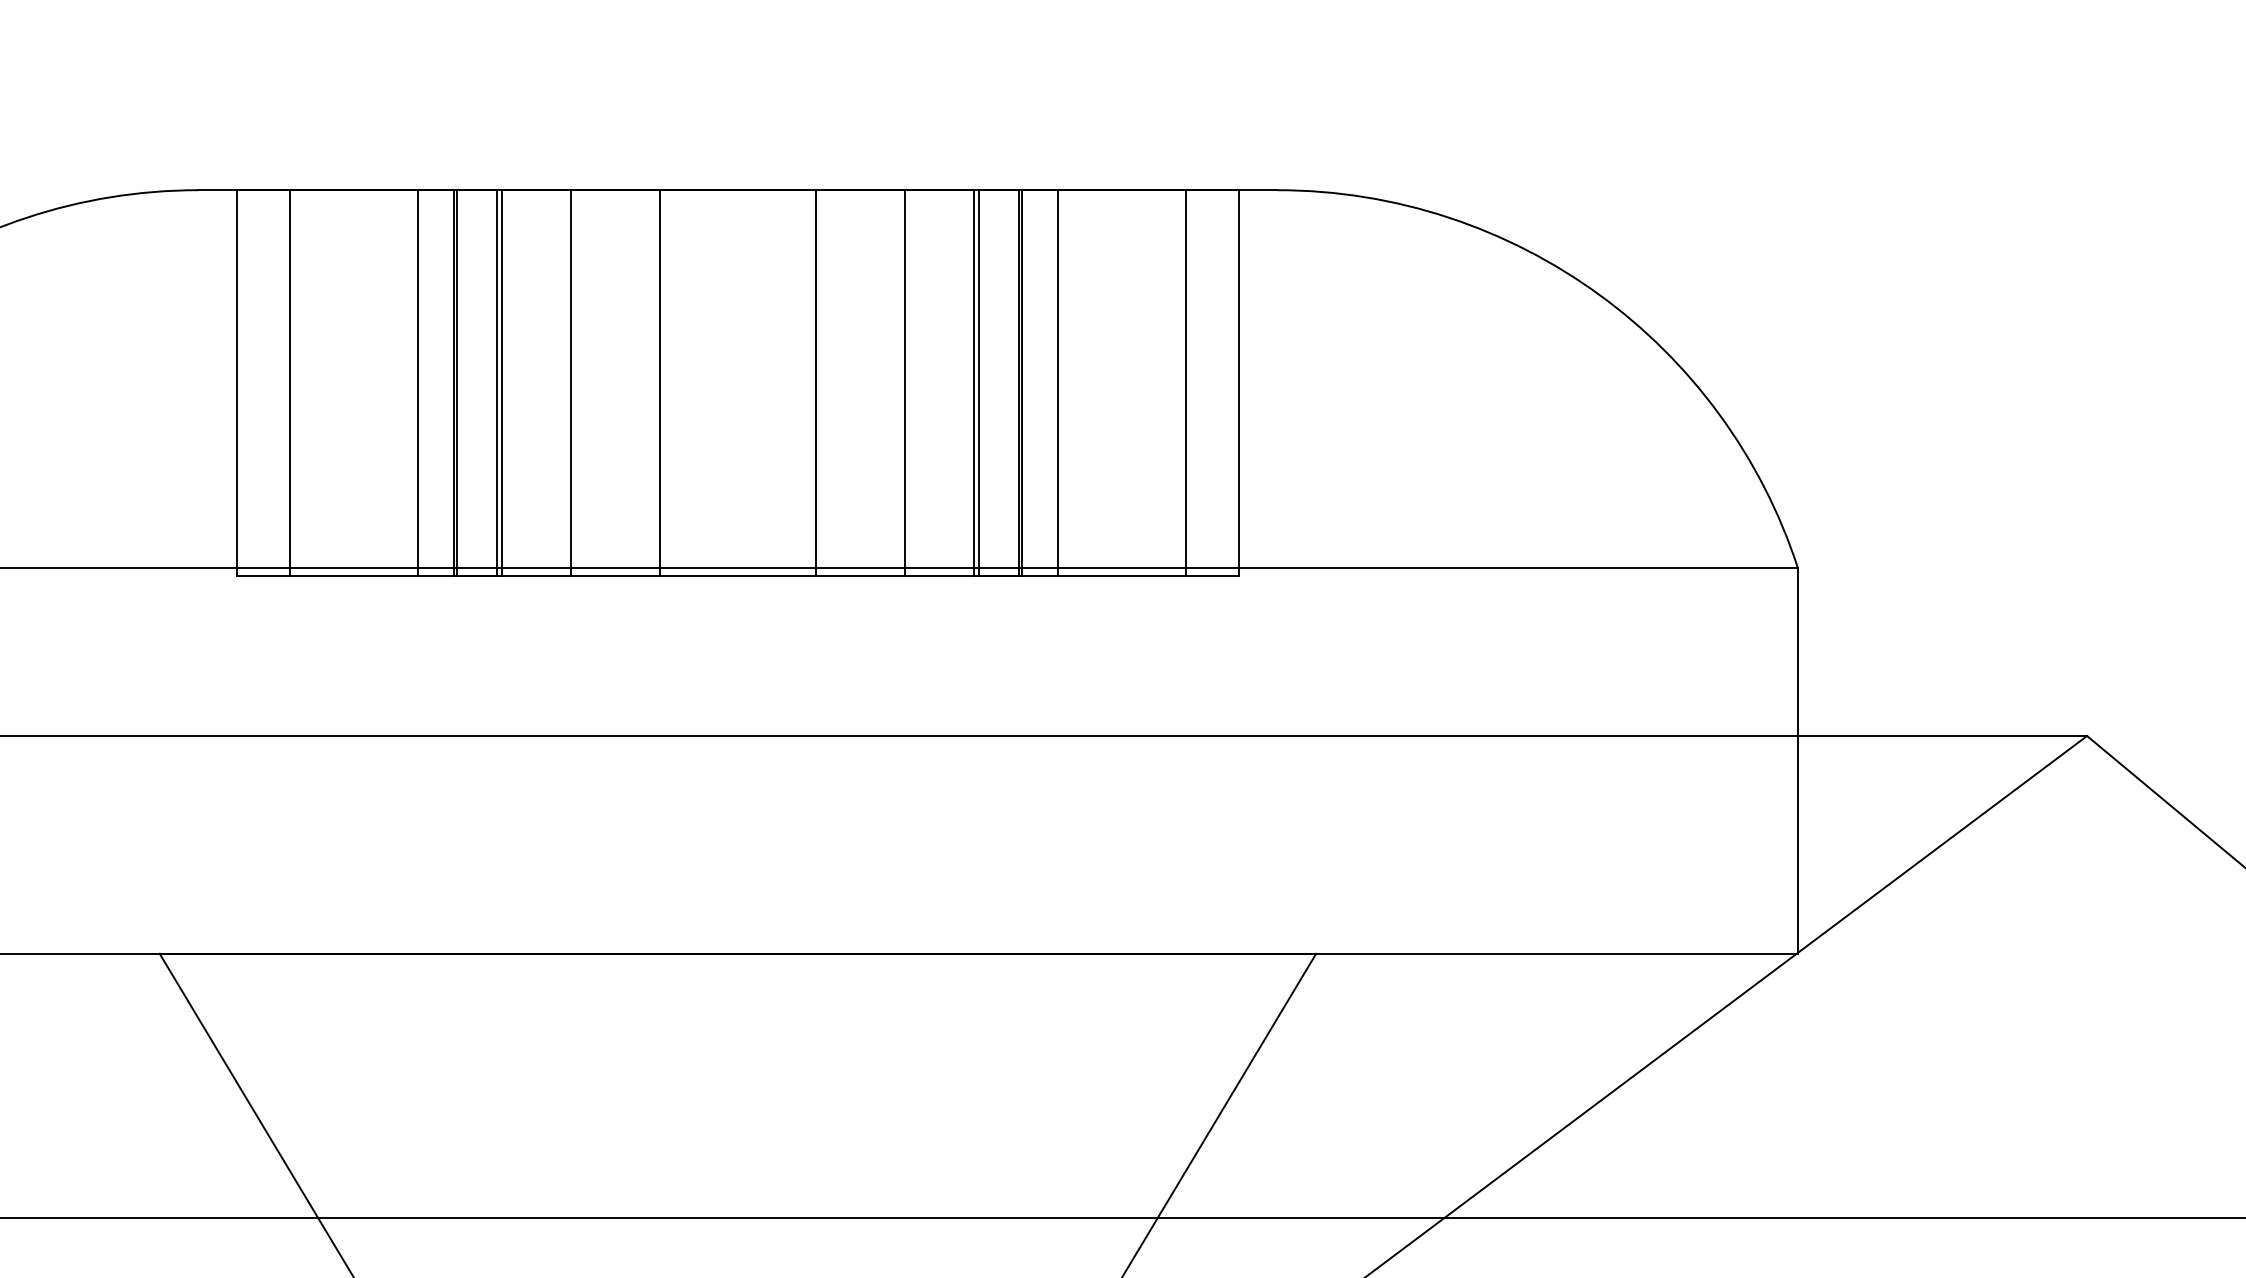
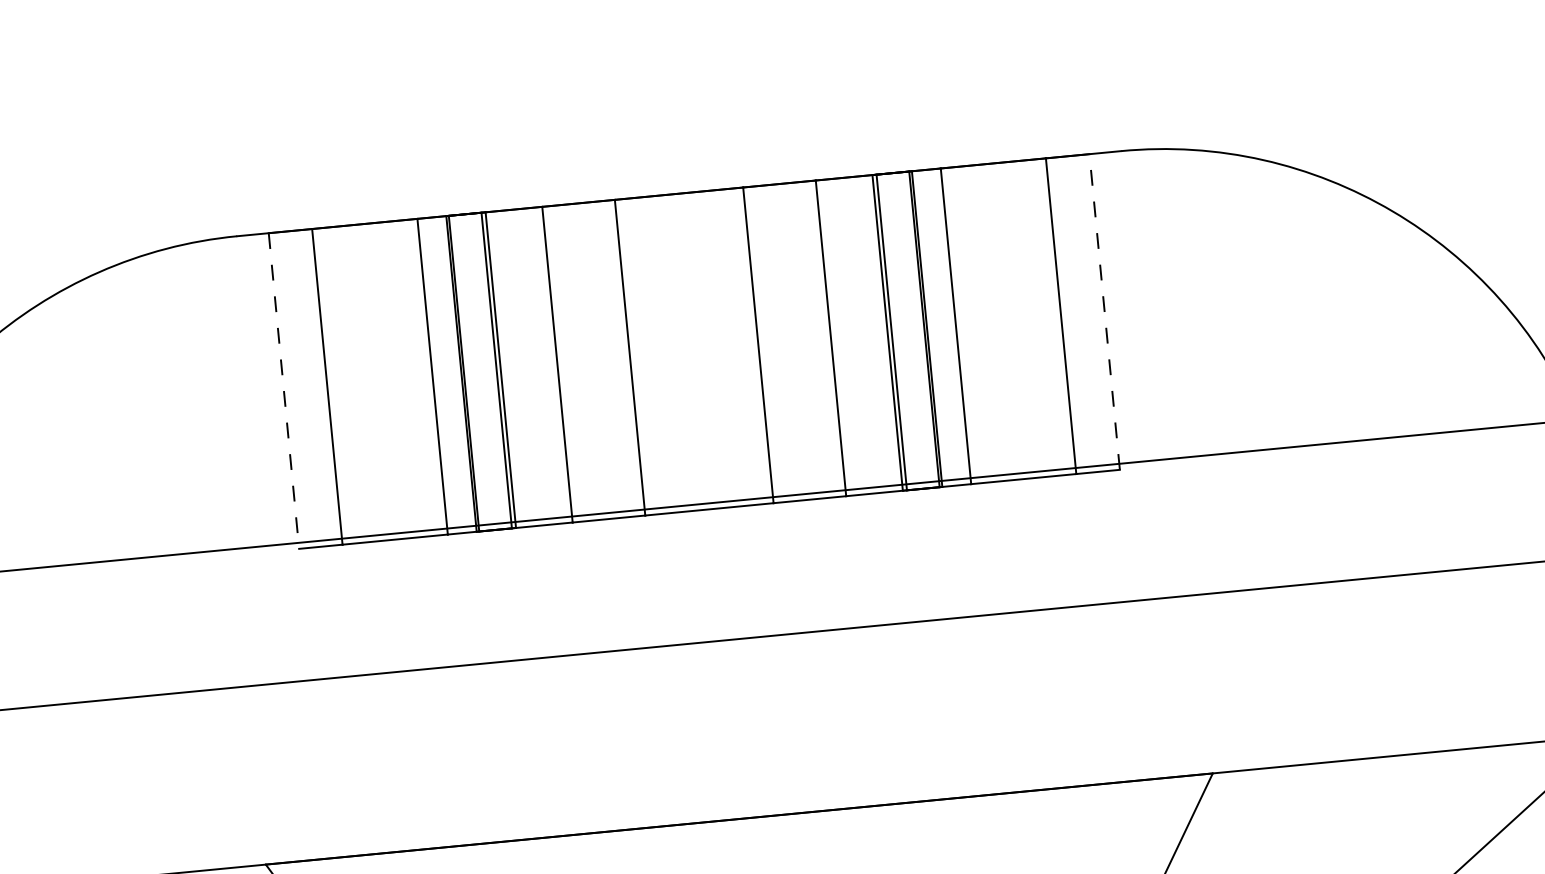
line: (236, 382) -> (283, 390), solid -> dashed
line: (1239, 382) -> (1105, 311), solid -> dashed

